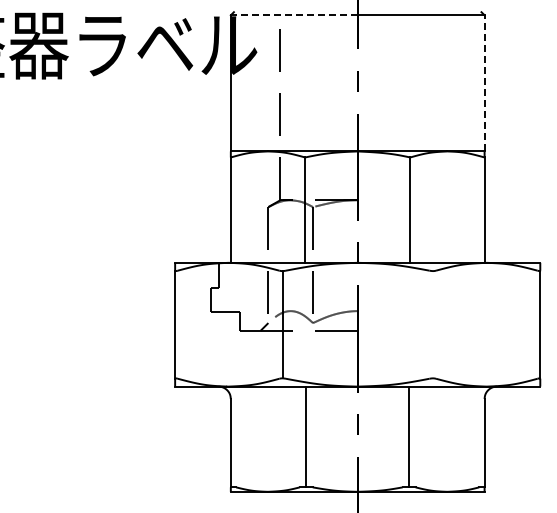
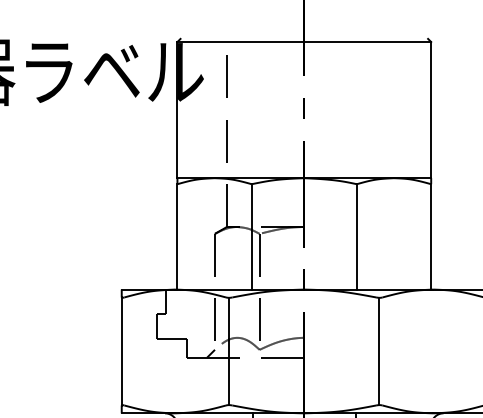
line: (293, 15) -> (240, 42), dashed -> solid
line: (484, 82) -> (431, 109), dashed -> solid
line: (432, 324) -> (379, 351), added

